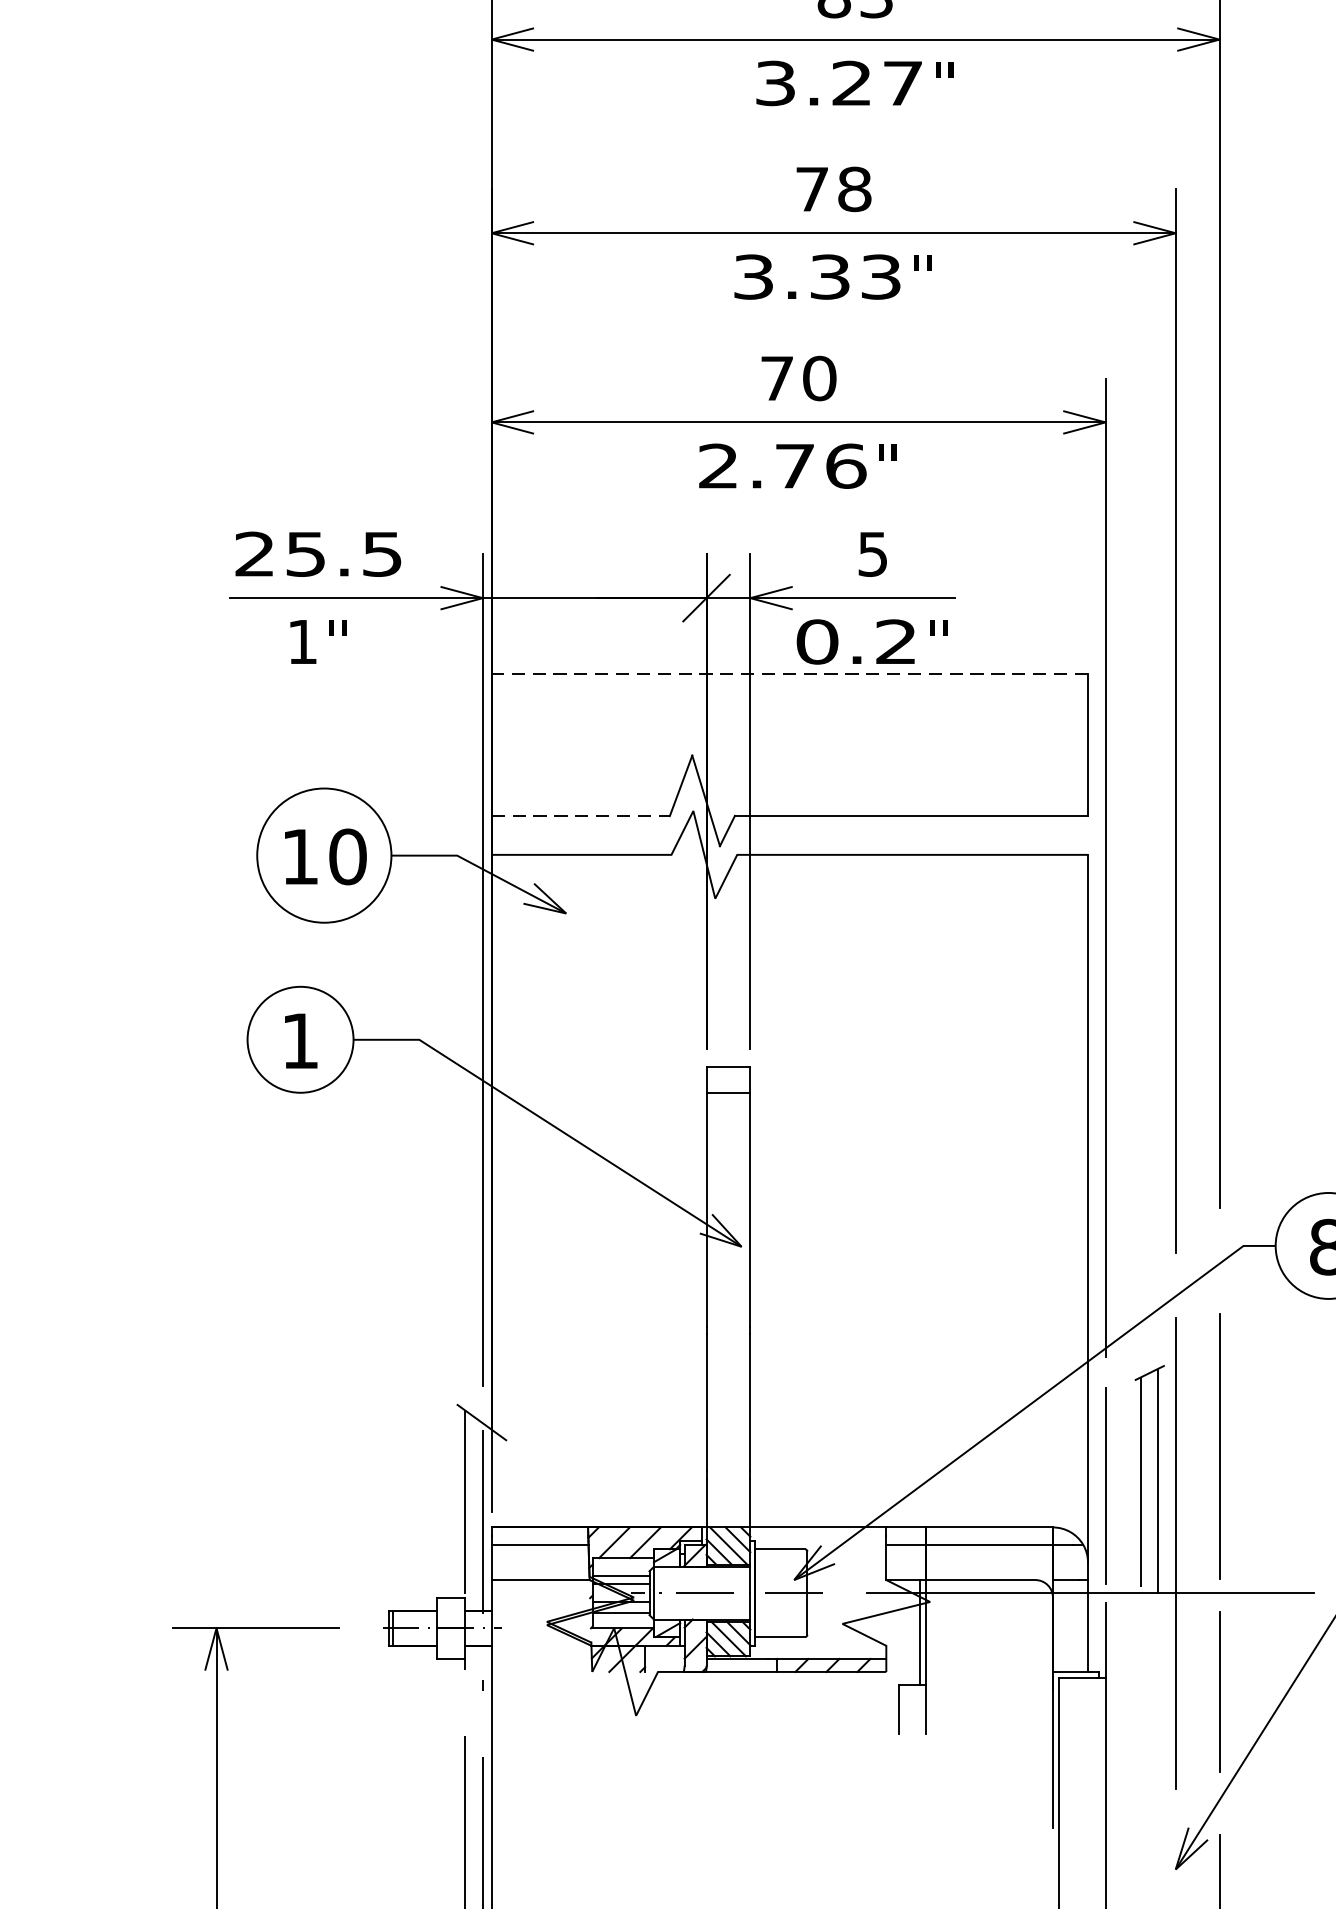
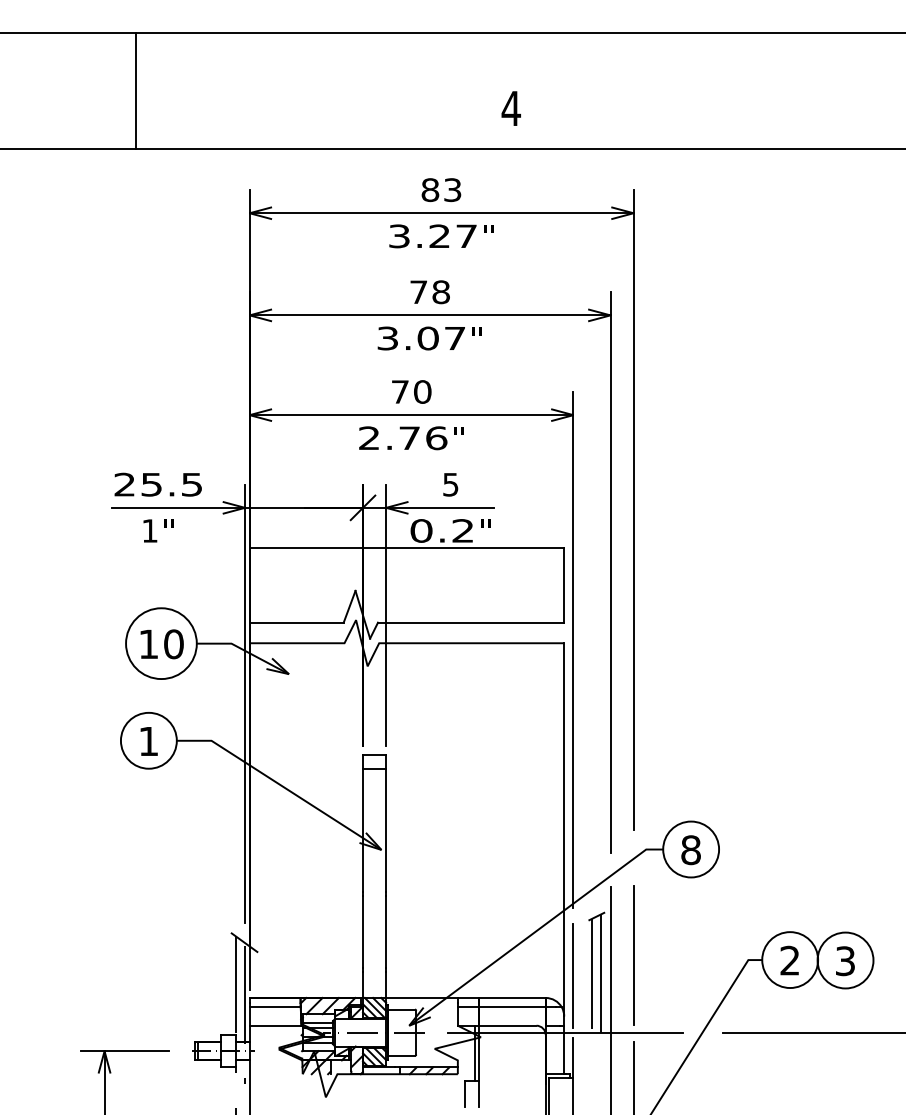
text: (855, 277) -> (441, 338), 3.33 -> 3.07
line: (788, 675) -> (406, 548), dashed -> solid
line: (582, 815) -> (297, 622), dashed -> solid

